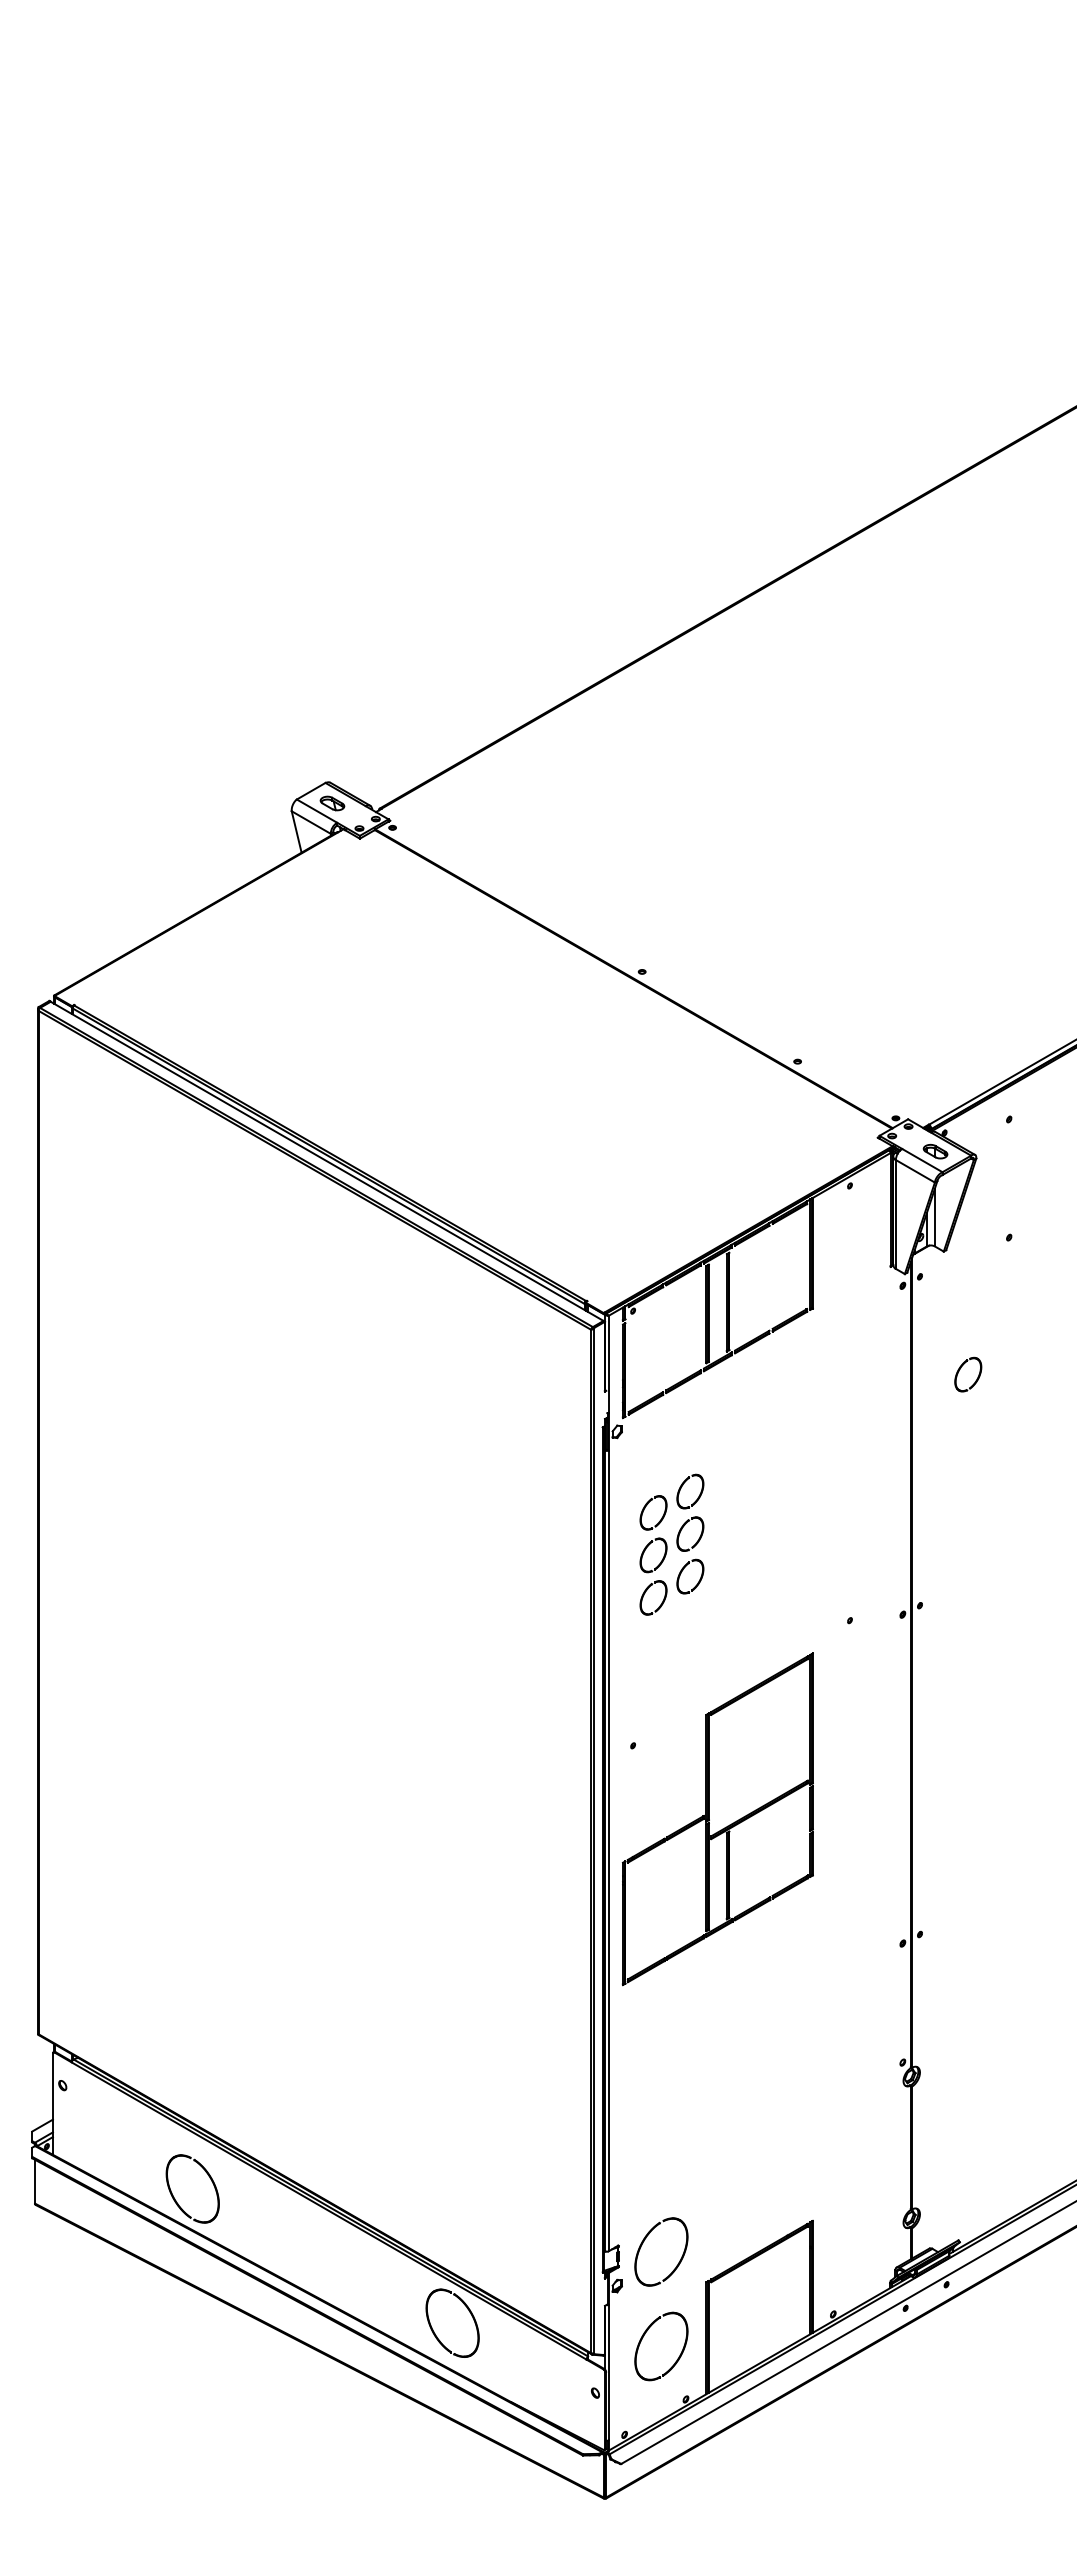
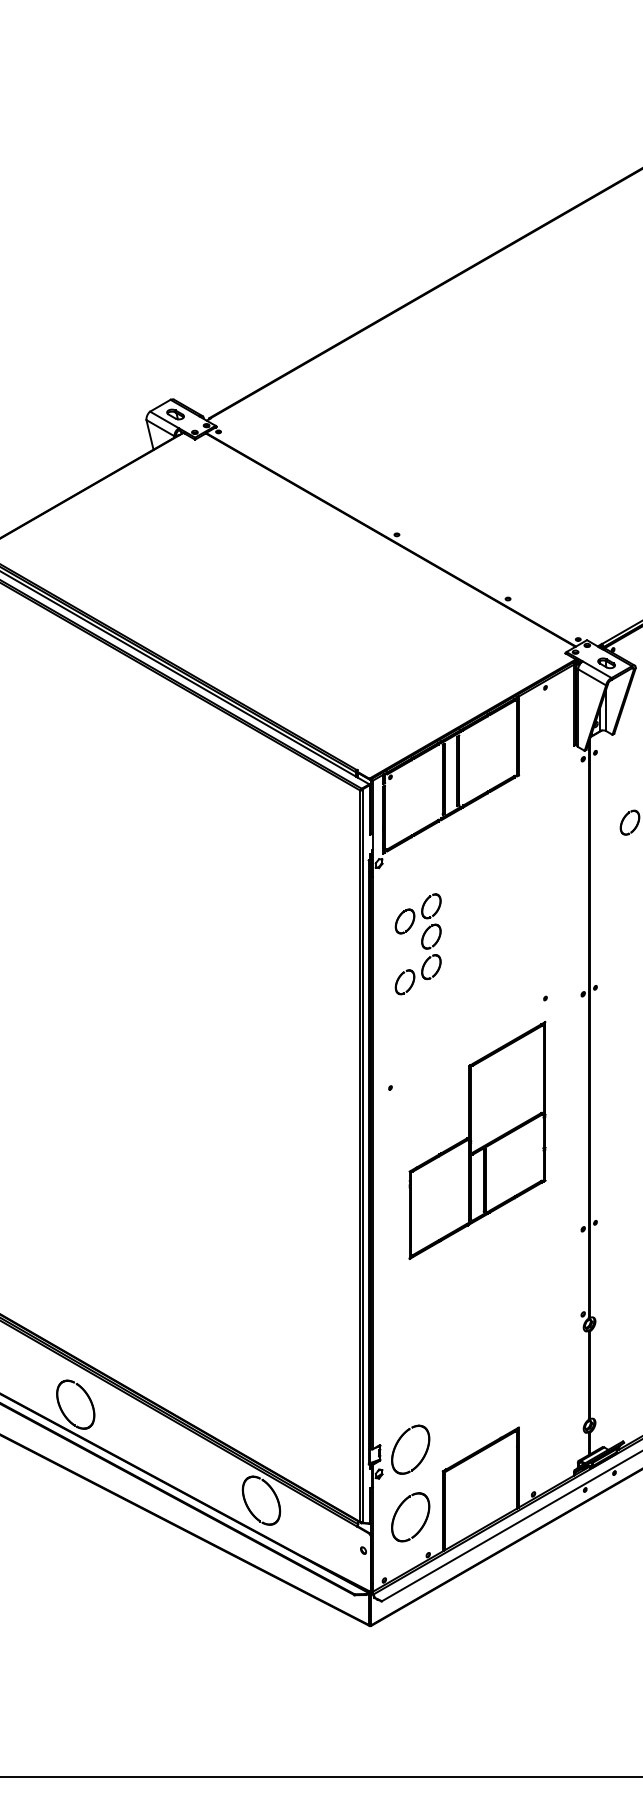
part: (646, 1549) -> (400, 947), removed
part: (717, 1819) -> (477, 1140), moved

